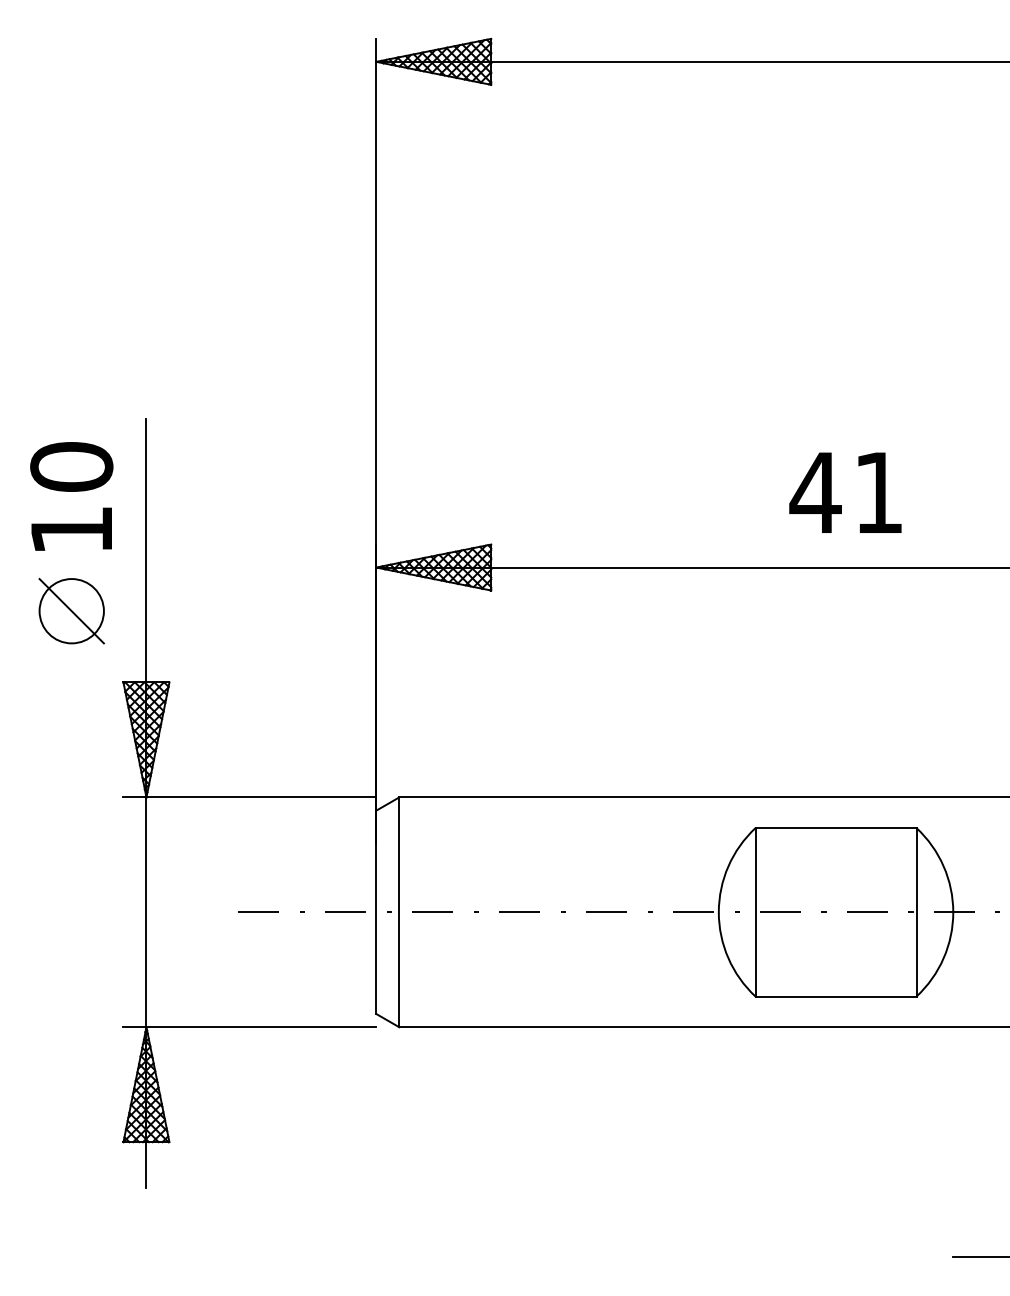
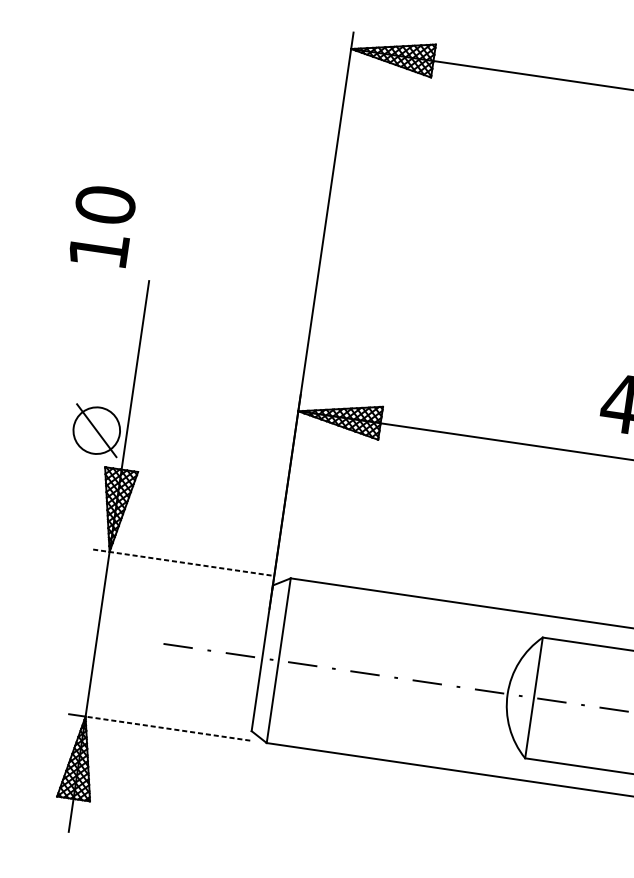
text: (71, 496) -> (102, 226), moved
part: (71, 611) -> (96, 430), moved
line: (250, 797) -> (184, 562), solid -> dashed
line: (261, 1027) -> (167, 728), solid -> dashed

